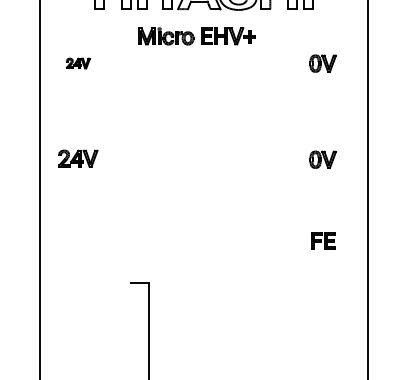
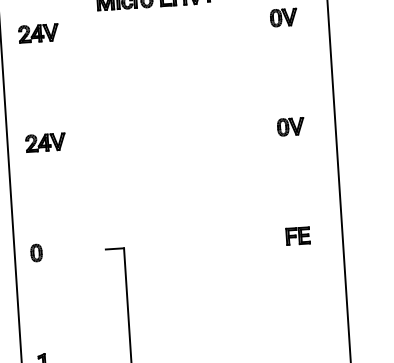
part: (78, 63) -> (38, 33), size x1.67
part: (78, 158) -> (45, 142), moved
part: (322, 159) -> (290, 126), moved
part: (323, 240) -> (298, 235), moved
part: (61, 281) -> (35, 252), added

